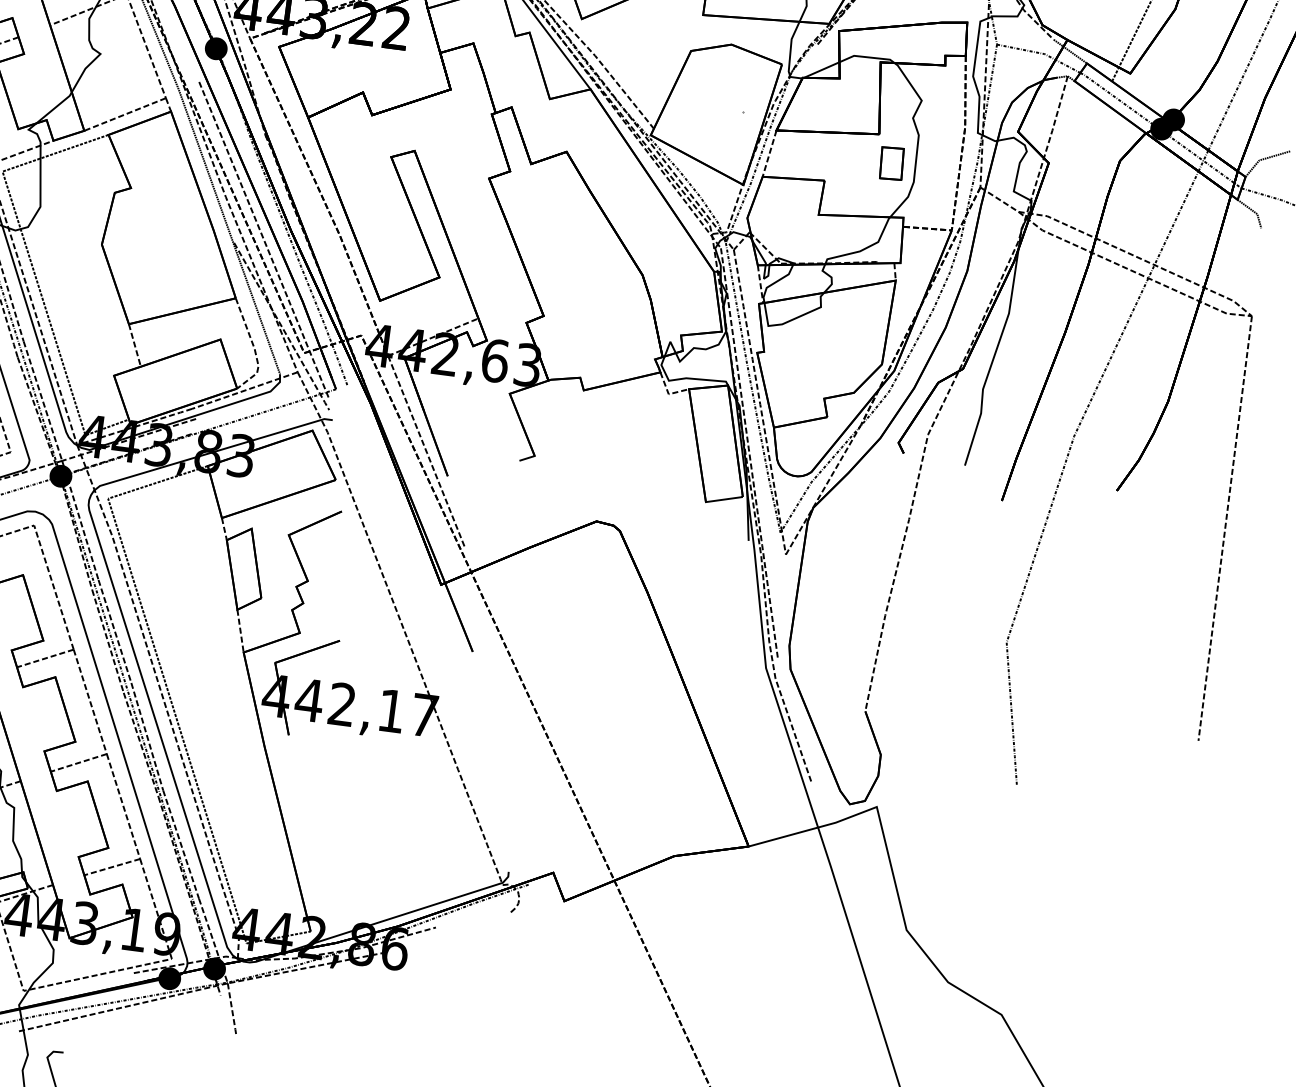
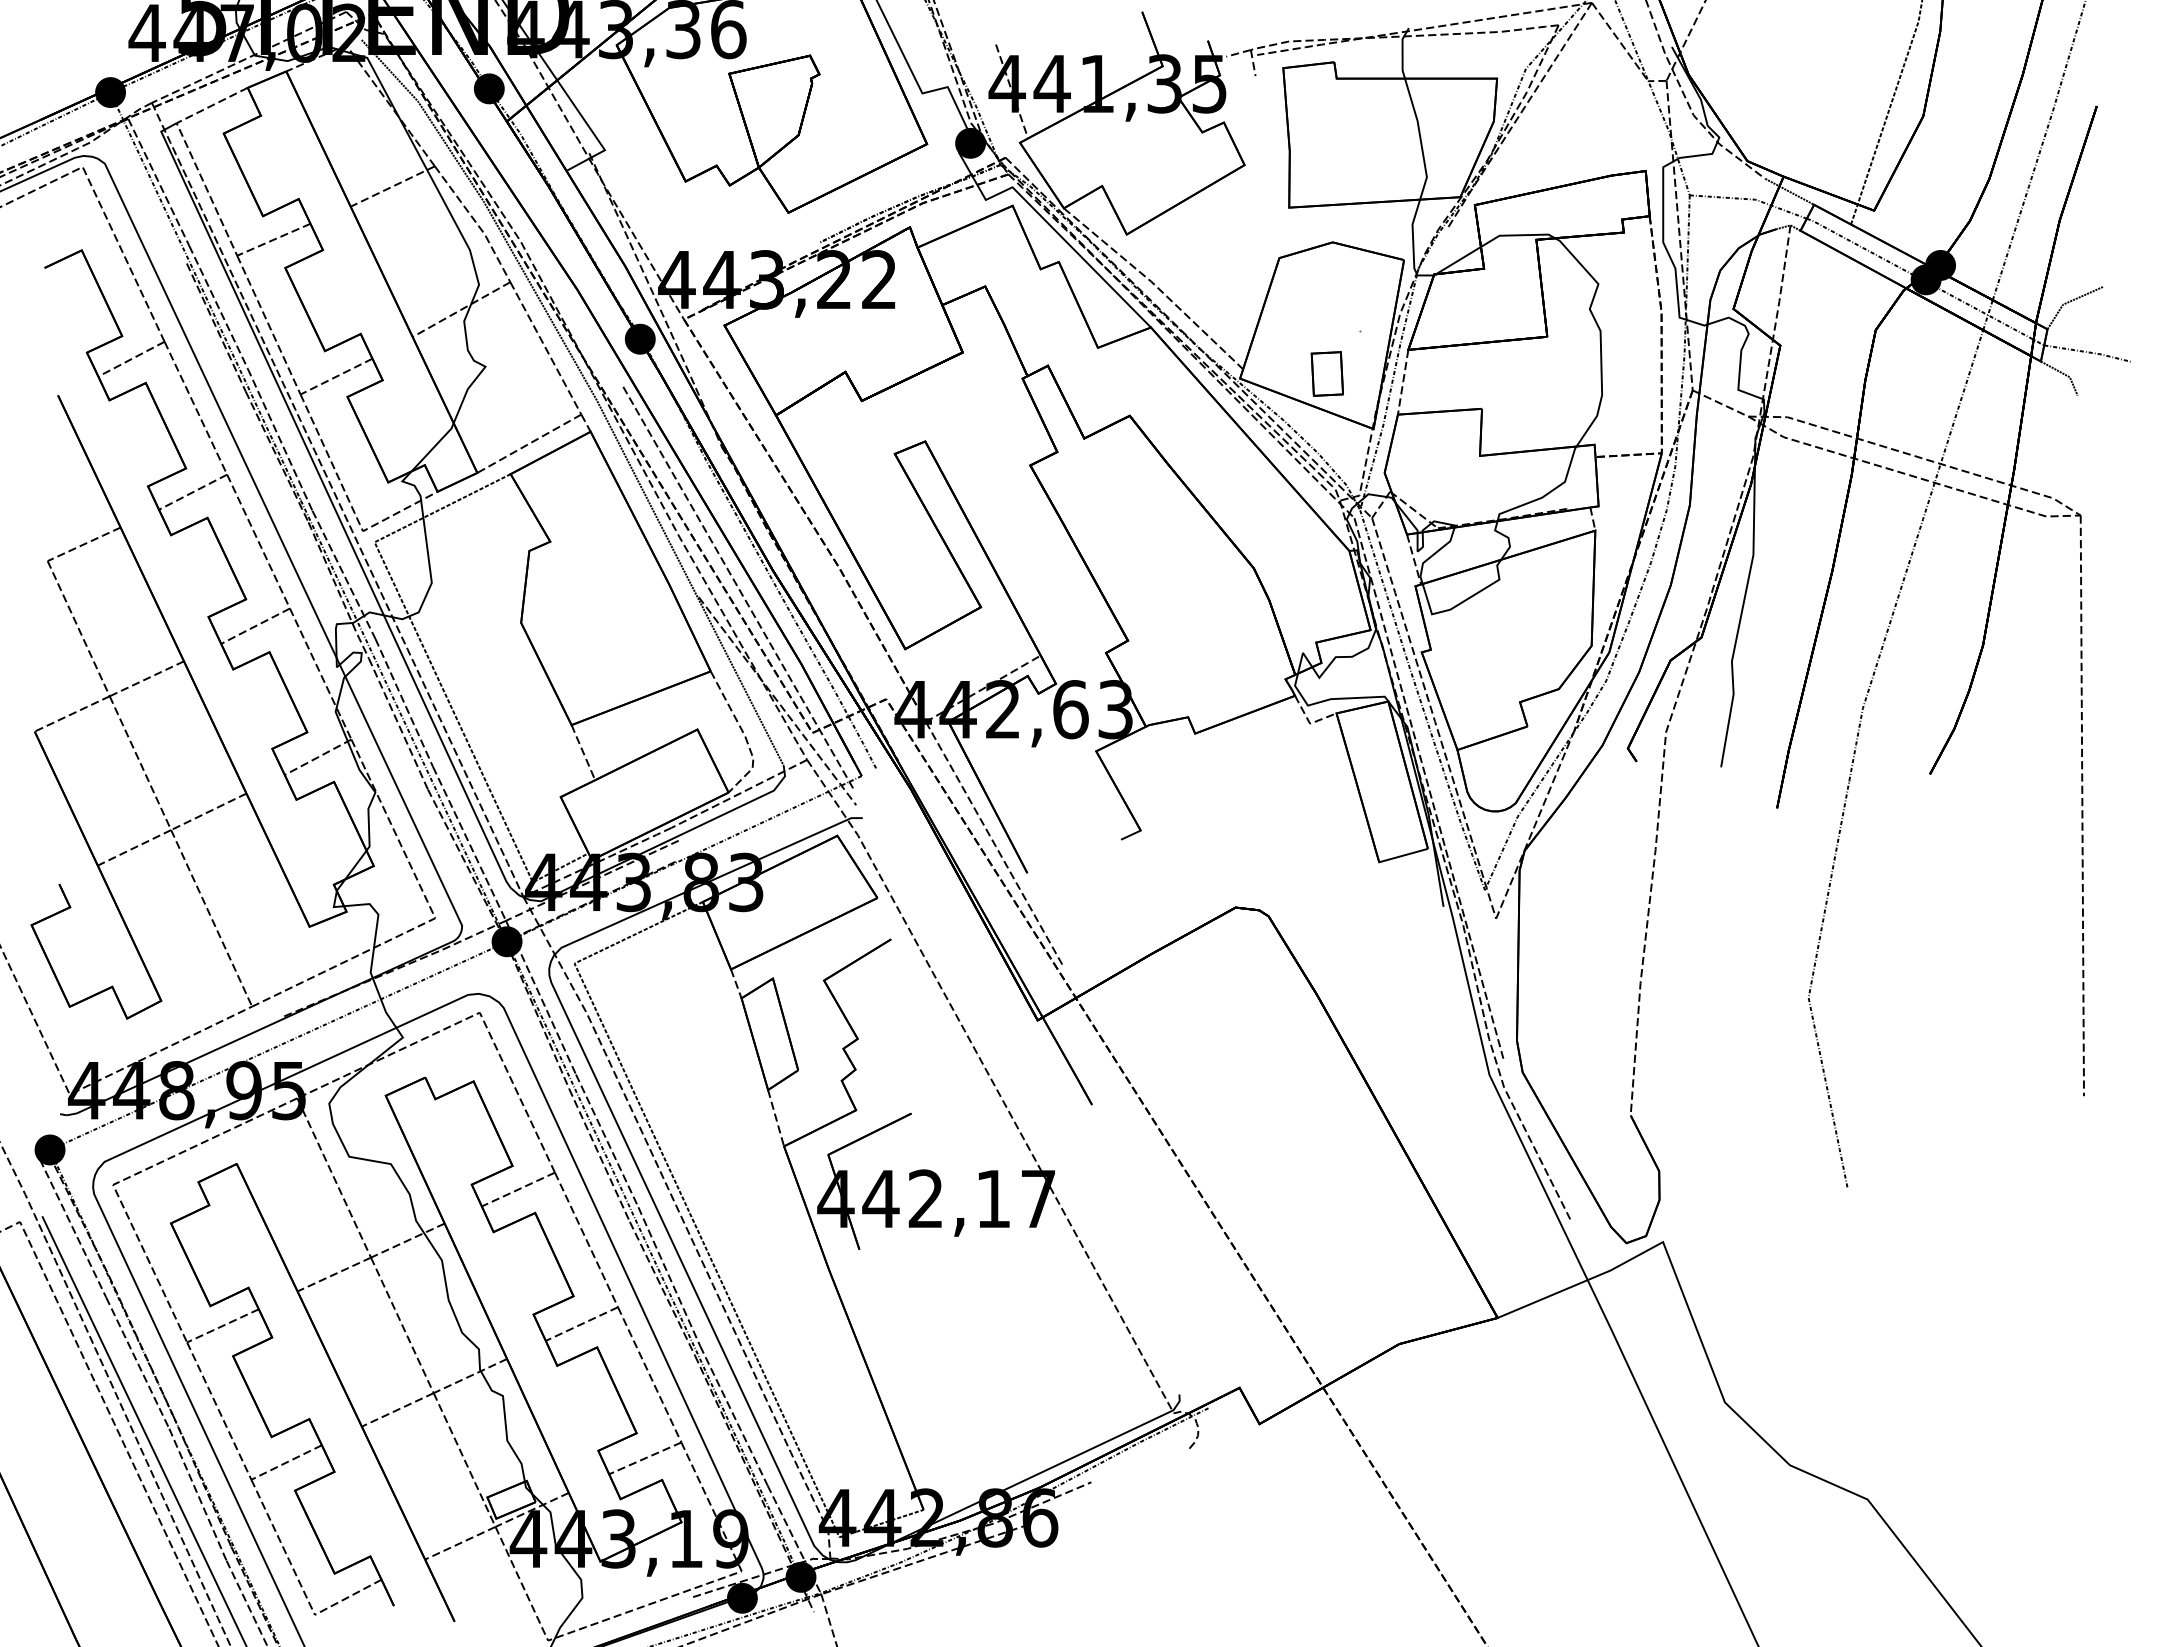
part: (891, 163) -> (1326, 373), moved

